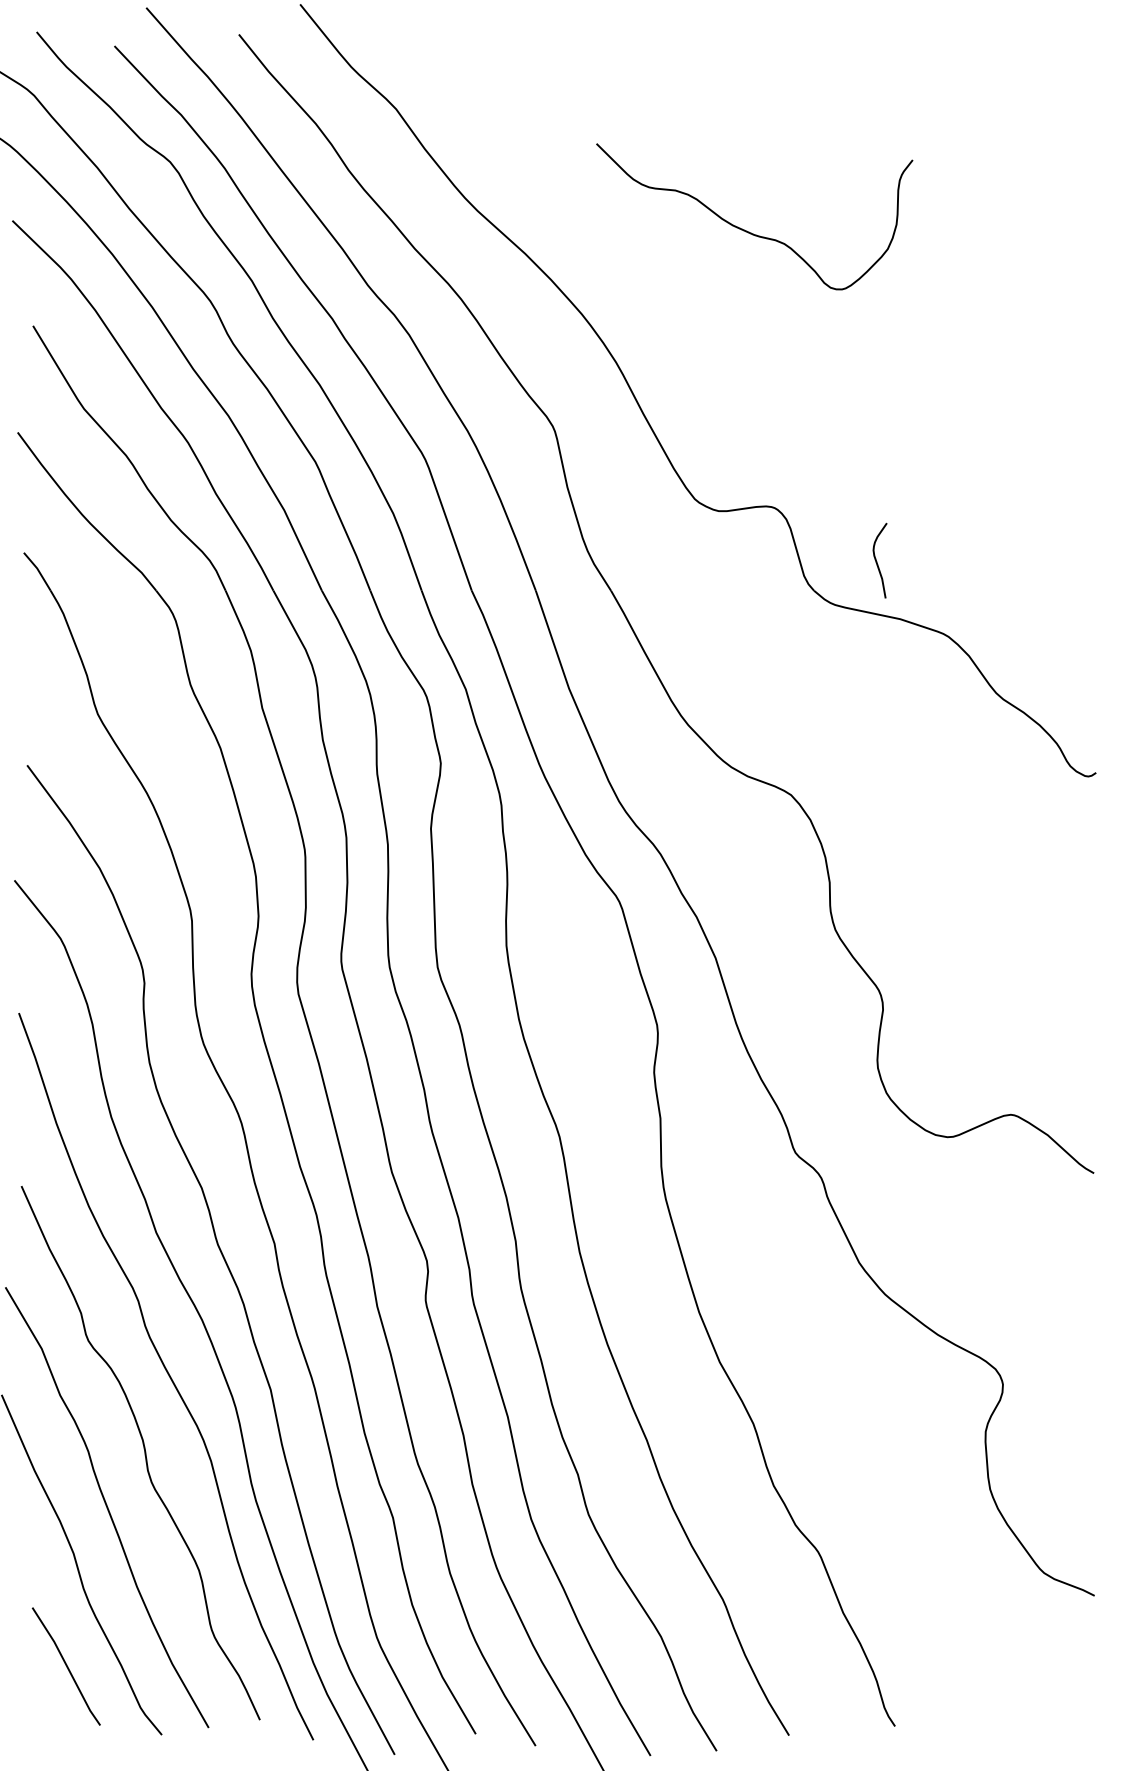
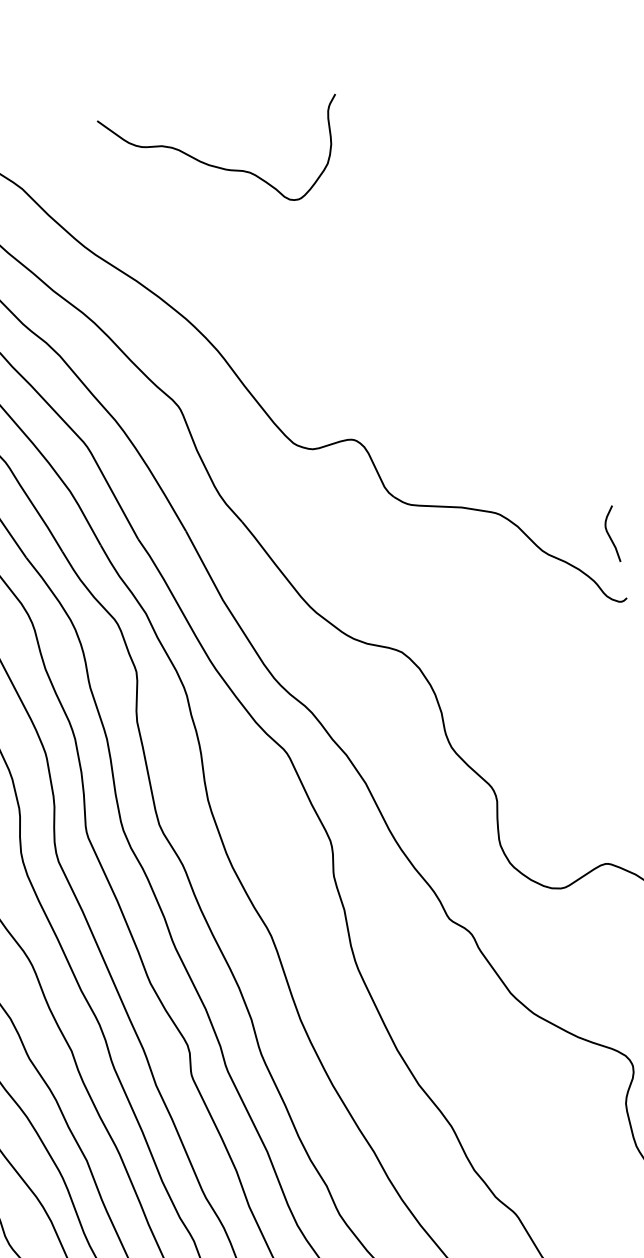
curve: (749, 231) -> (222, 167), moved
curve: (877, 561) -> (609, 535), moved

